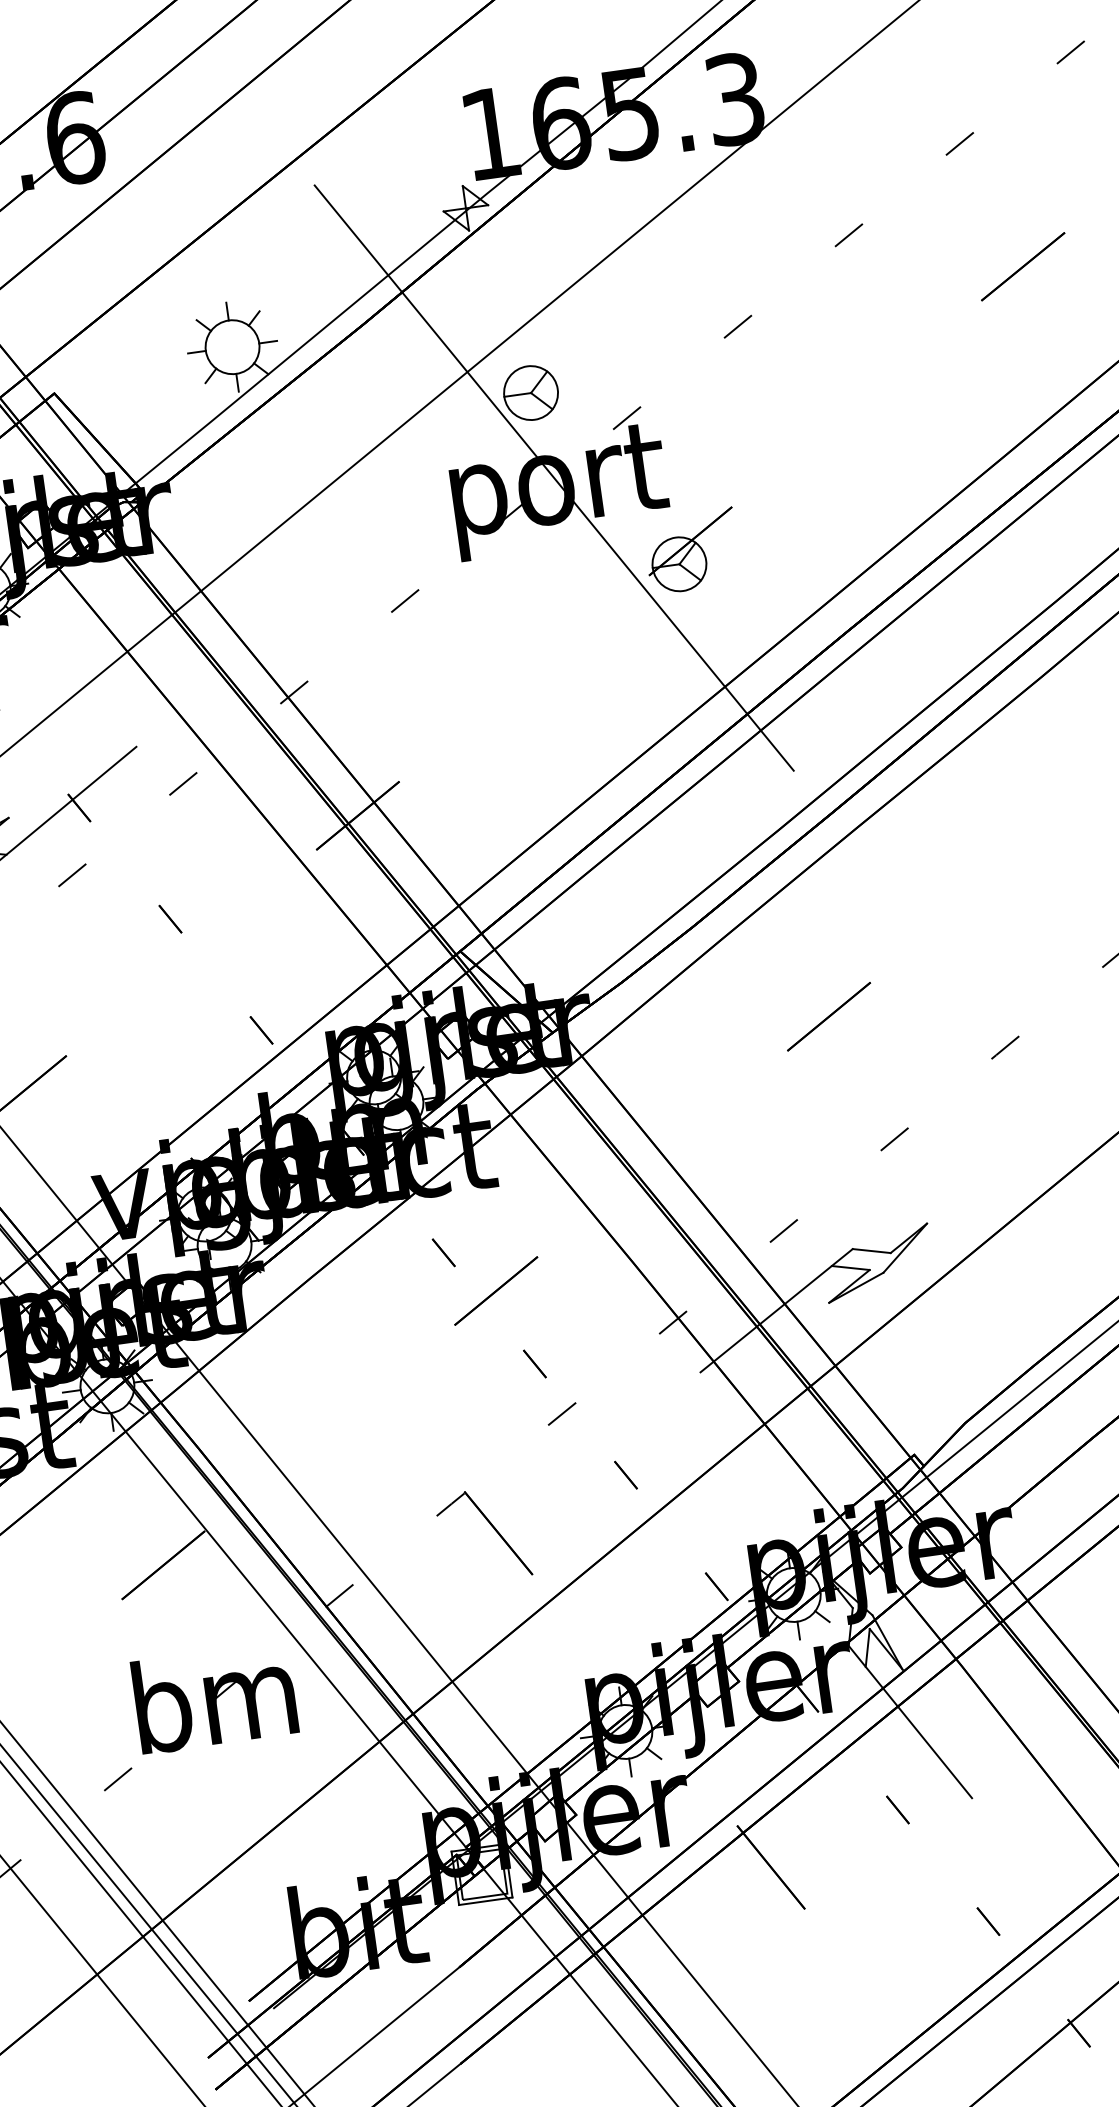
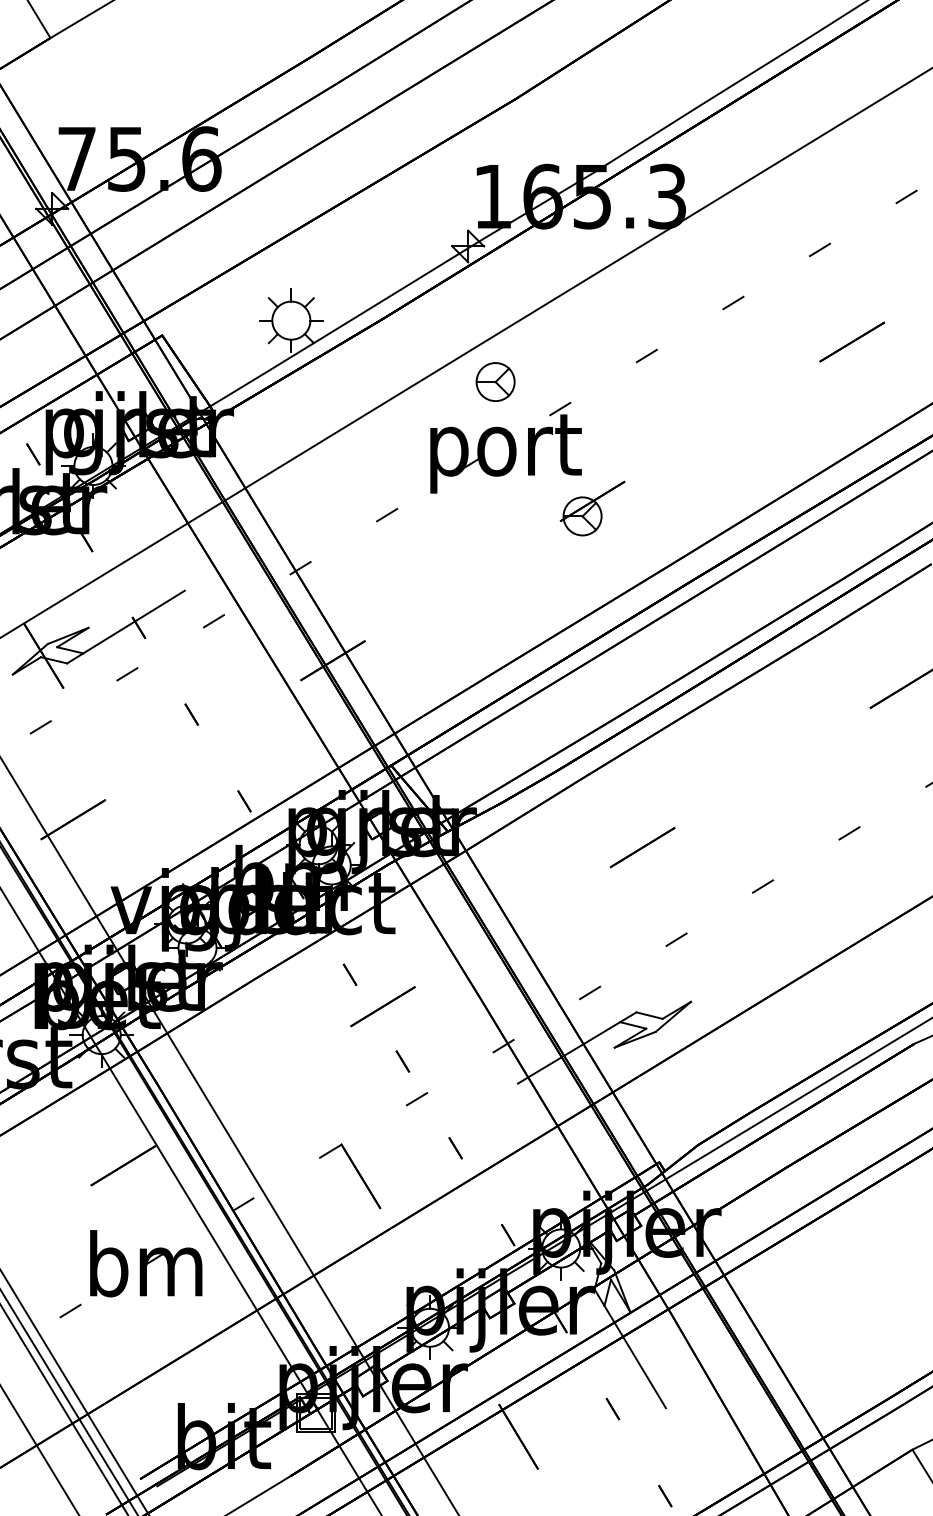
line: (554, 477) -> (503, 443), removed

